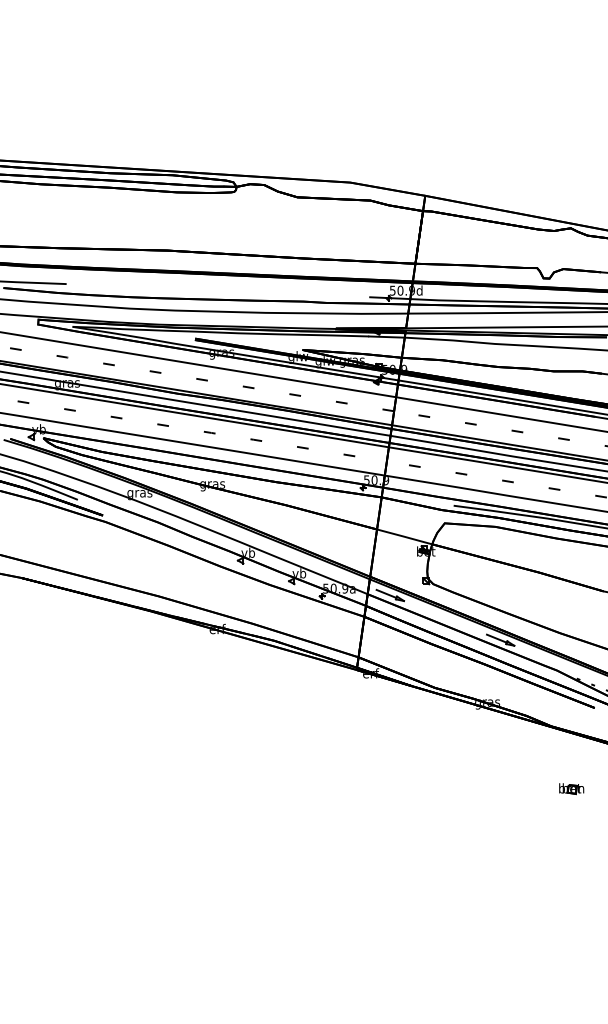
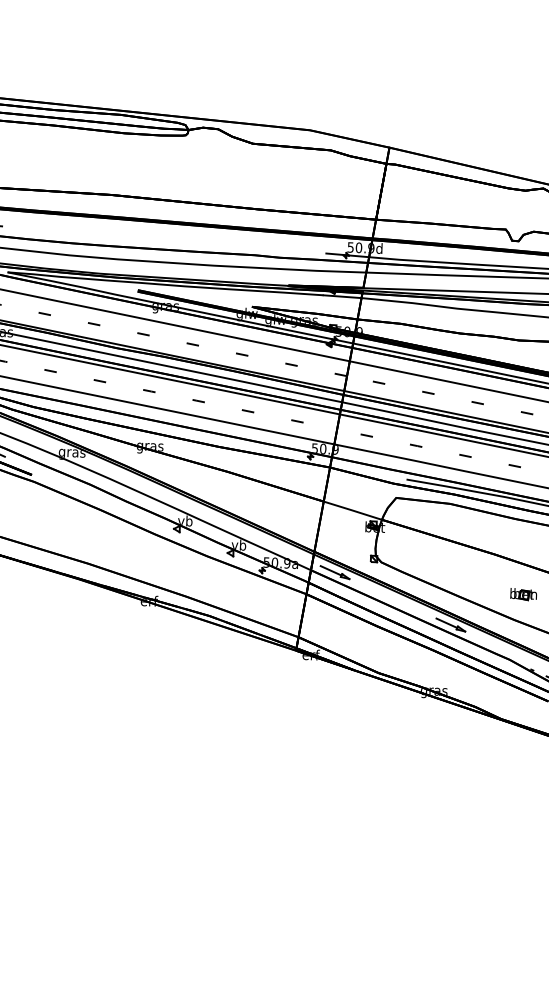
part: (571, 789) -> (523, 595), moved

